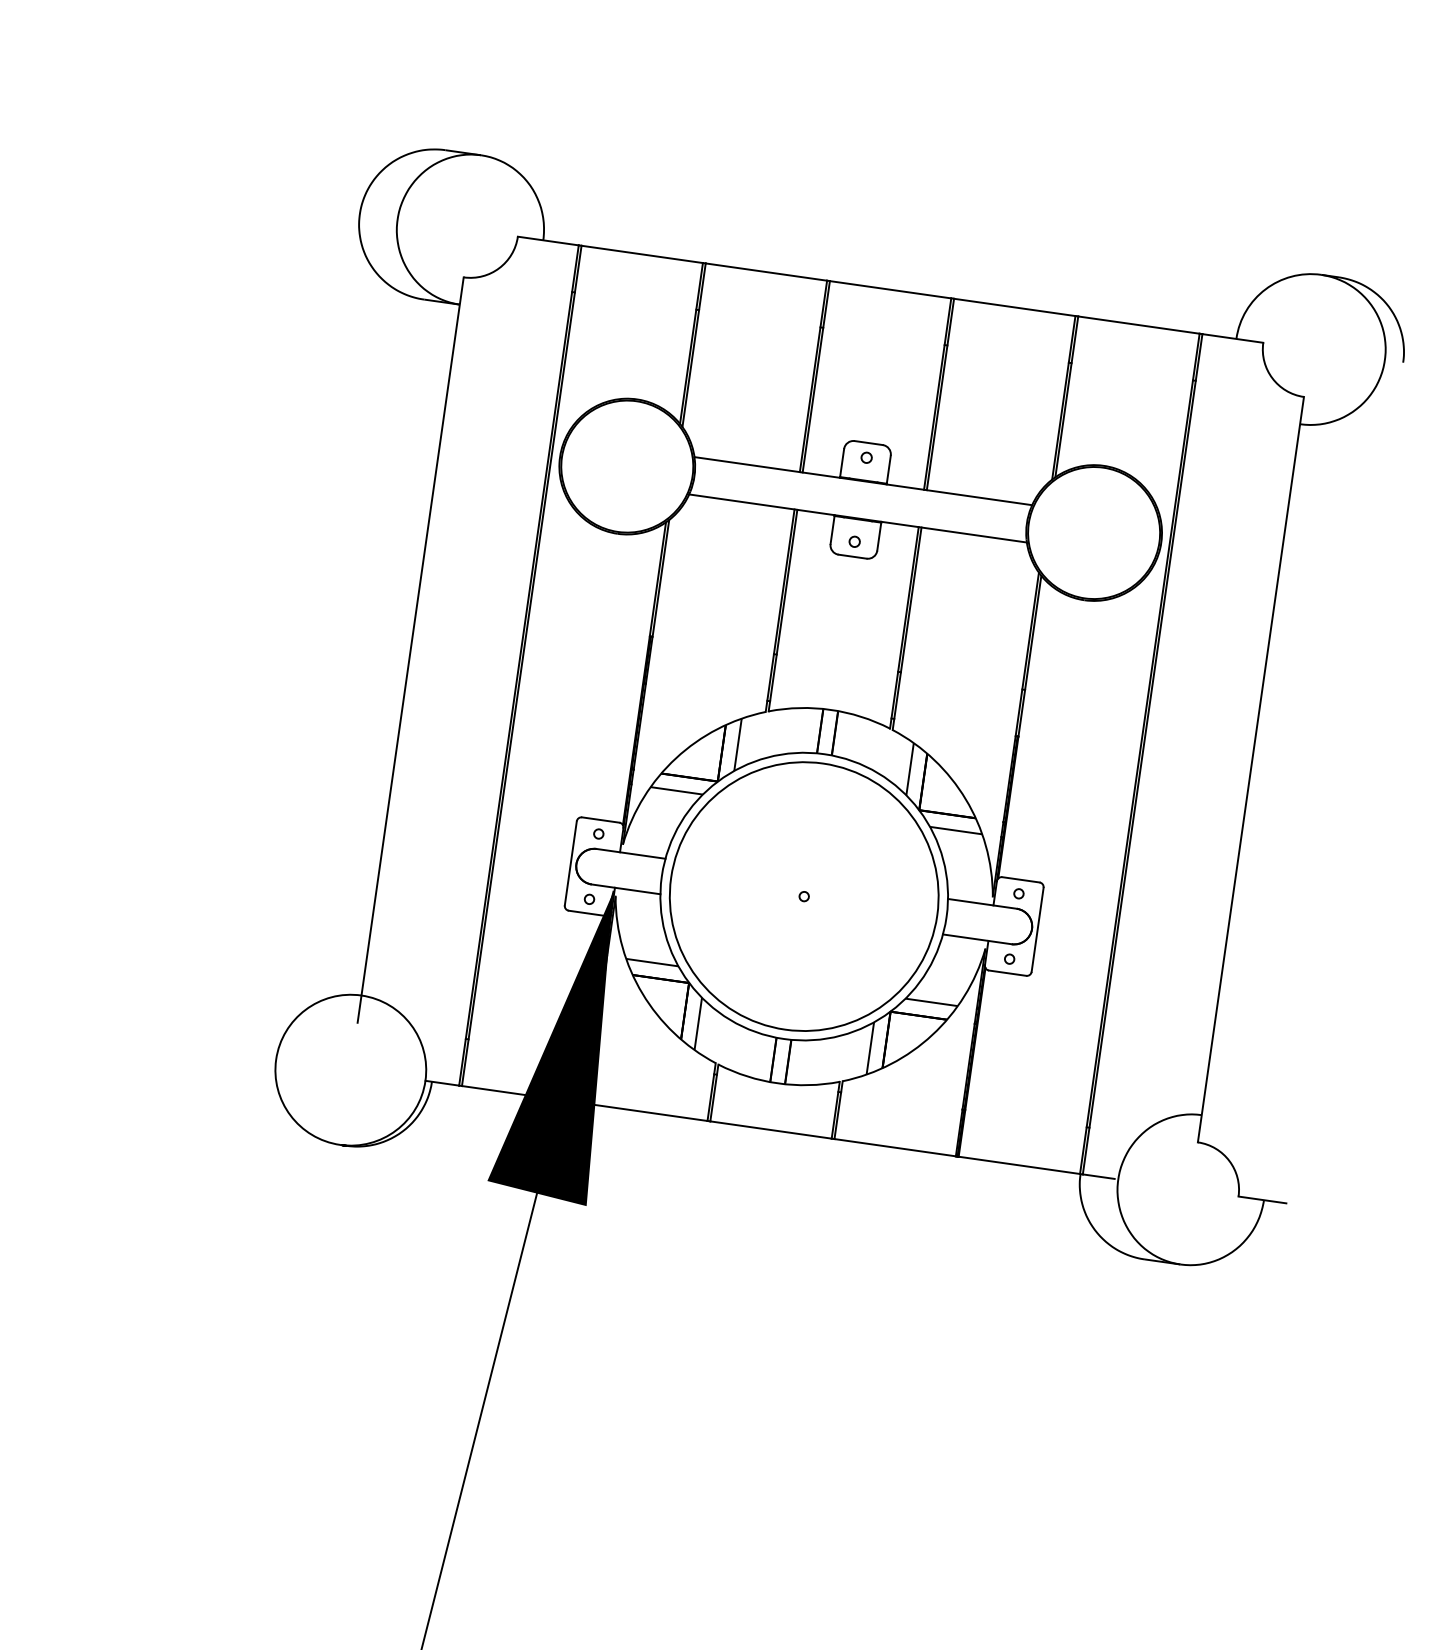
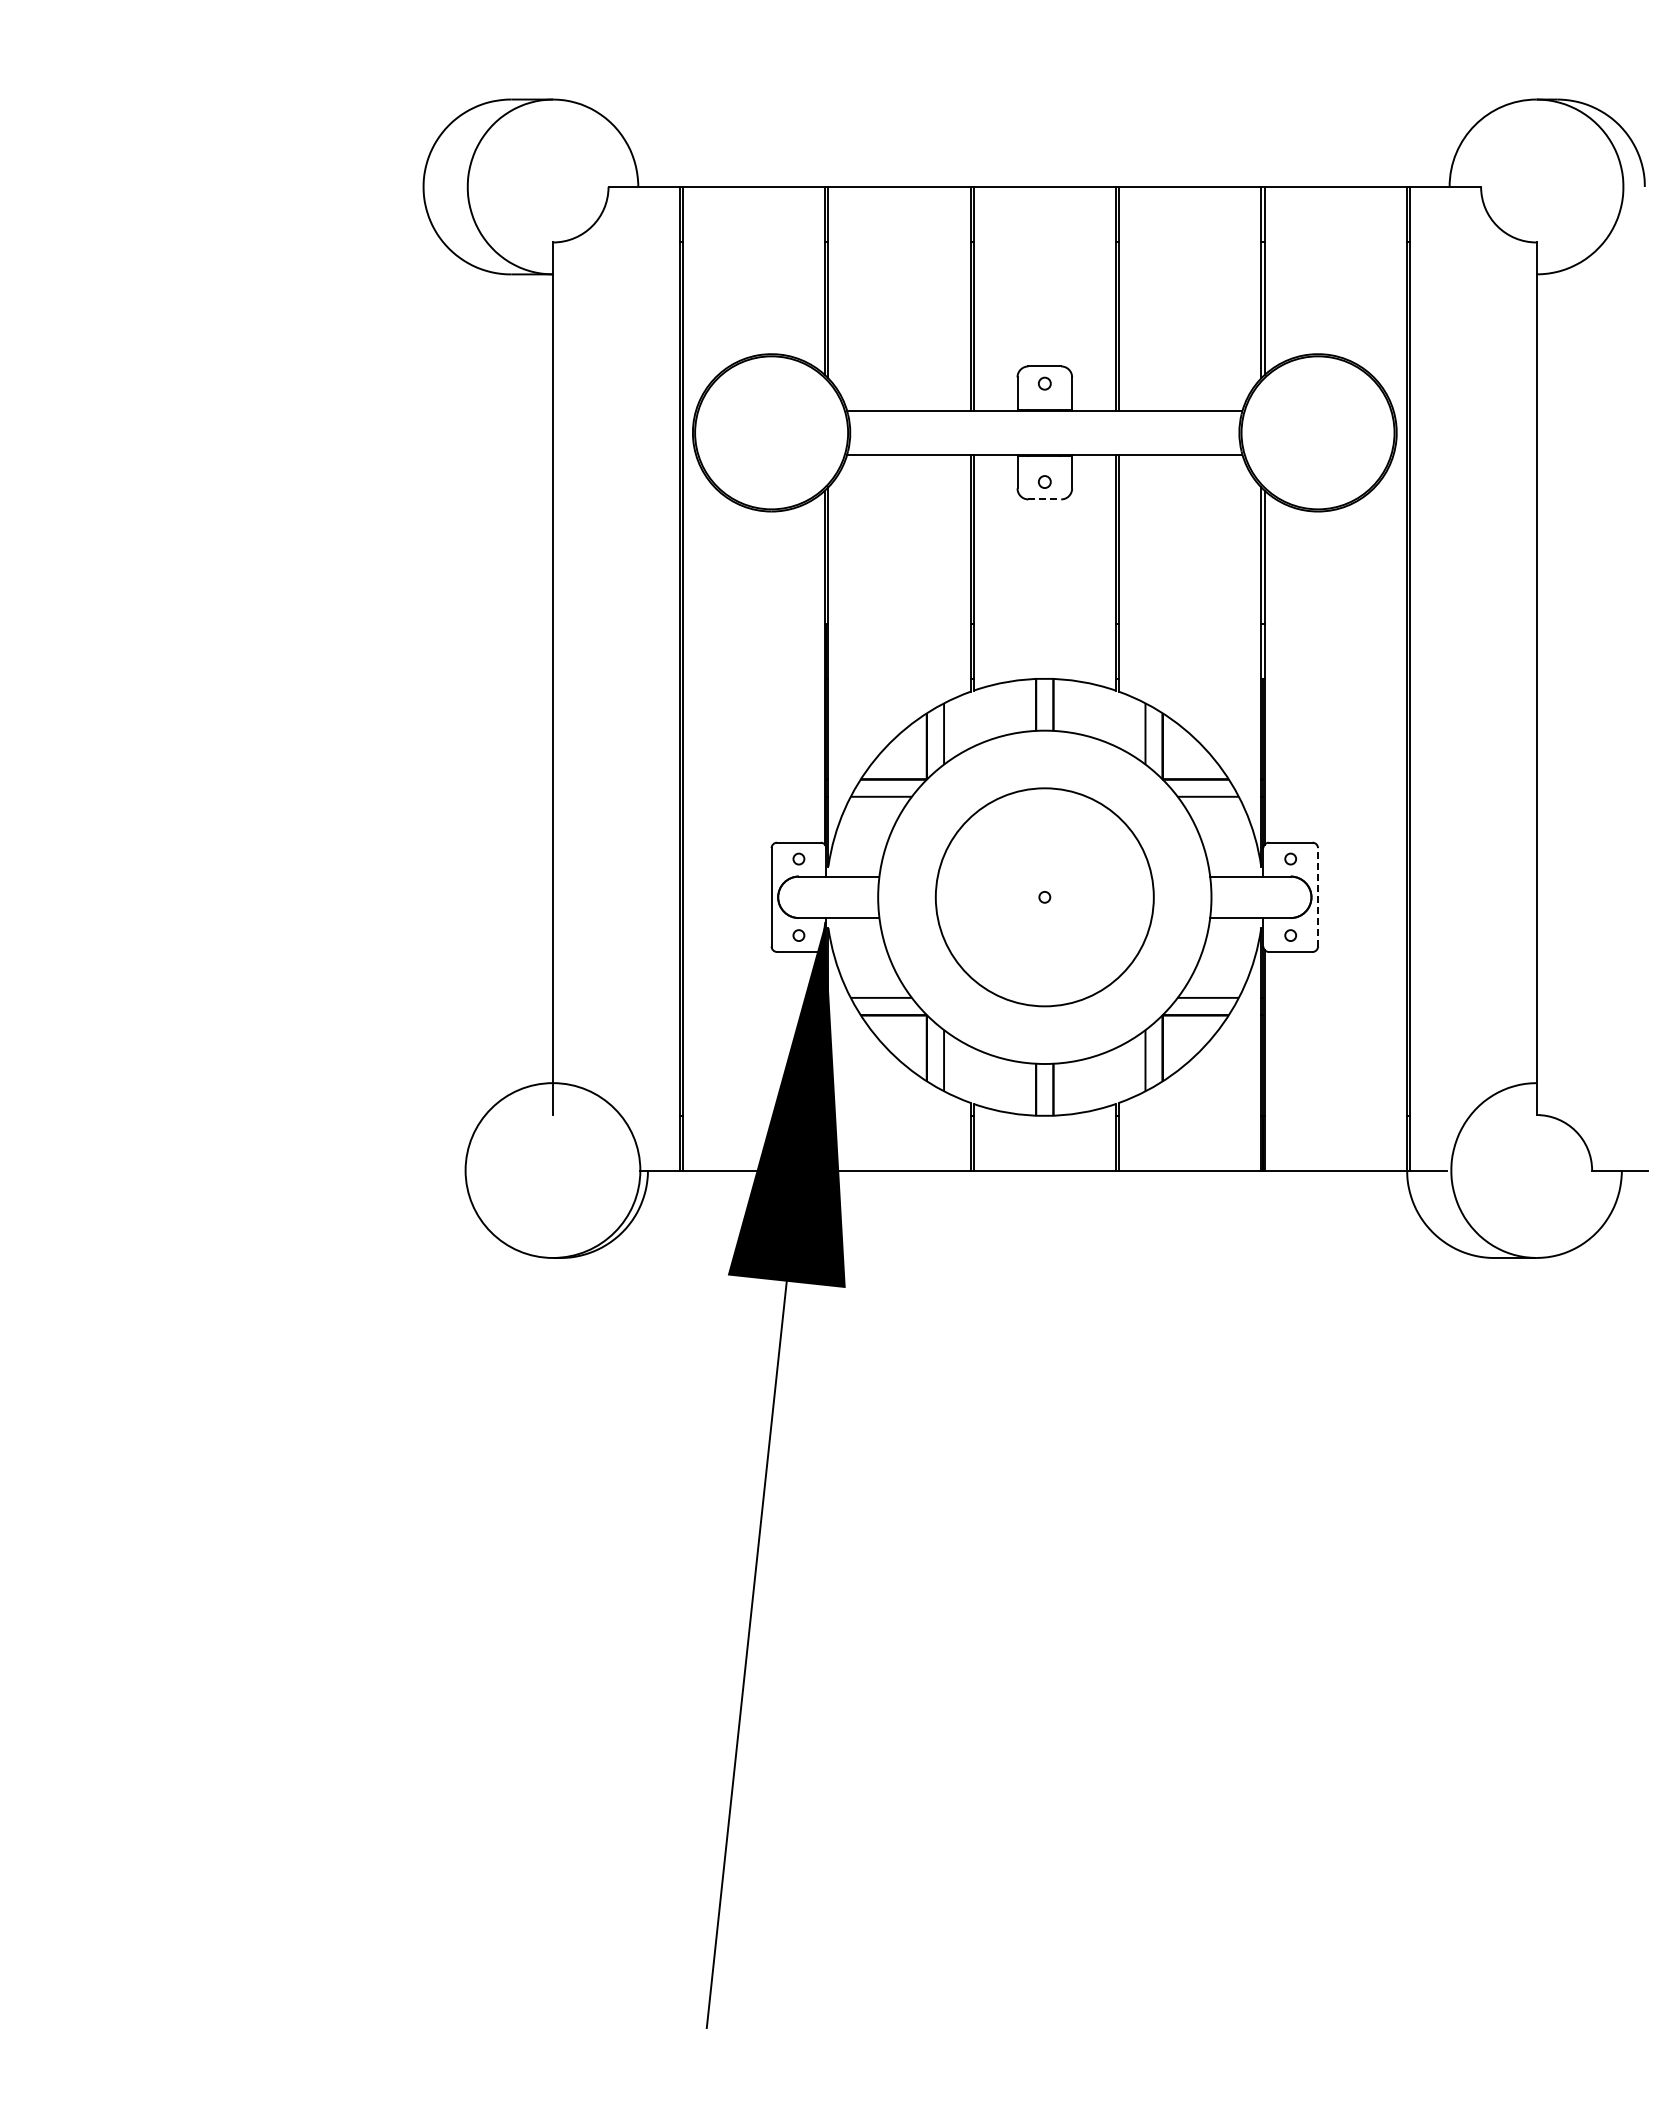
line: (853, 556) -> (1045, 499), solid -> dashed
circle: (803, 896) -> (1044, 897), size x0.7
line: (1038, 929) -> (1318, 896), solid -> dashed

